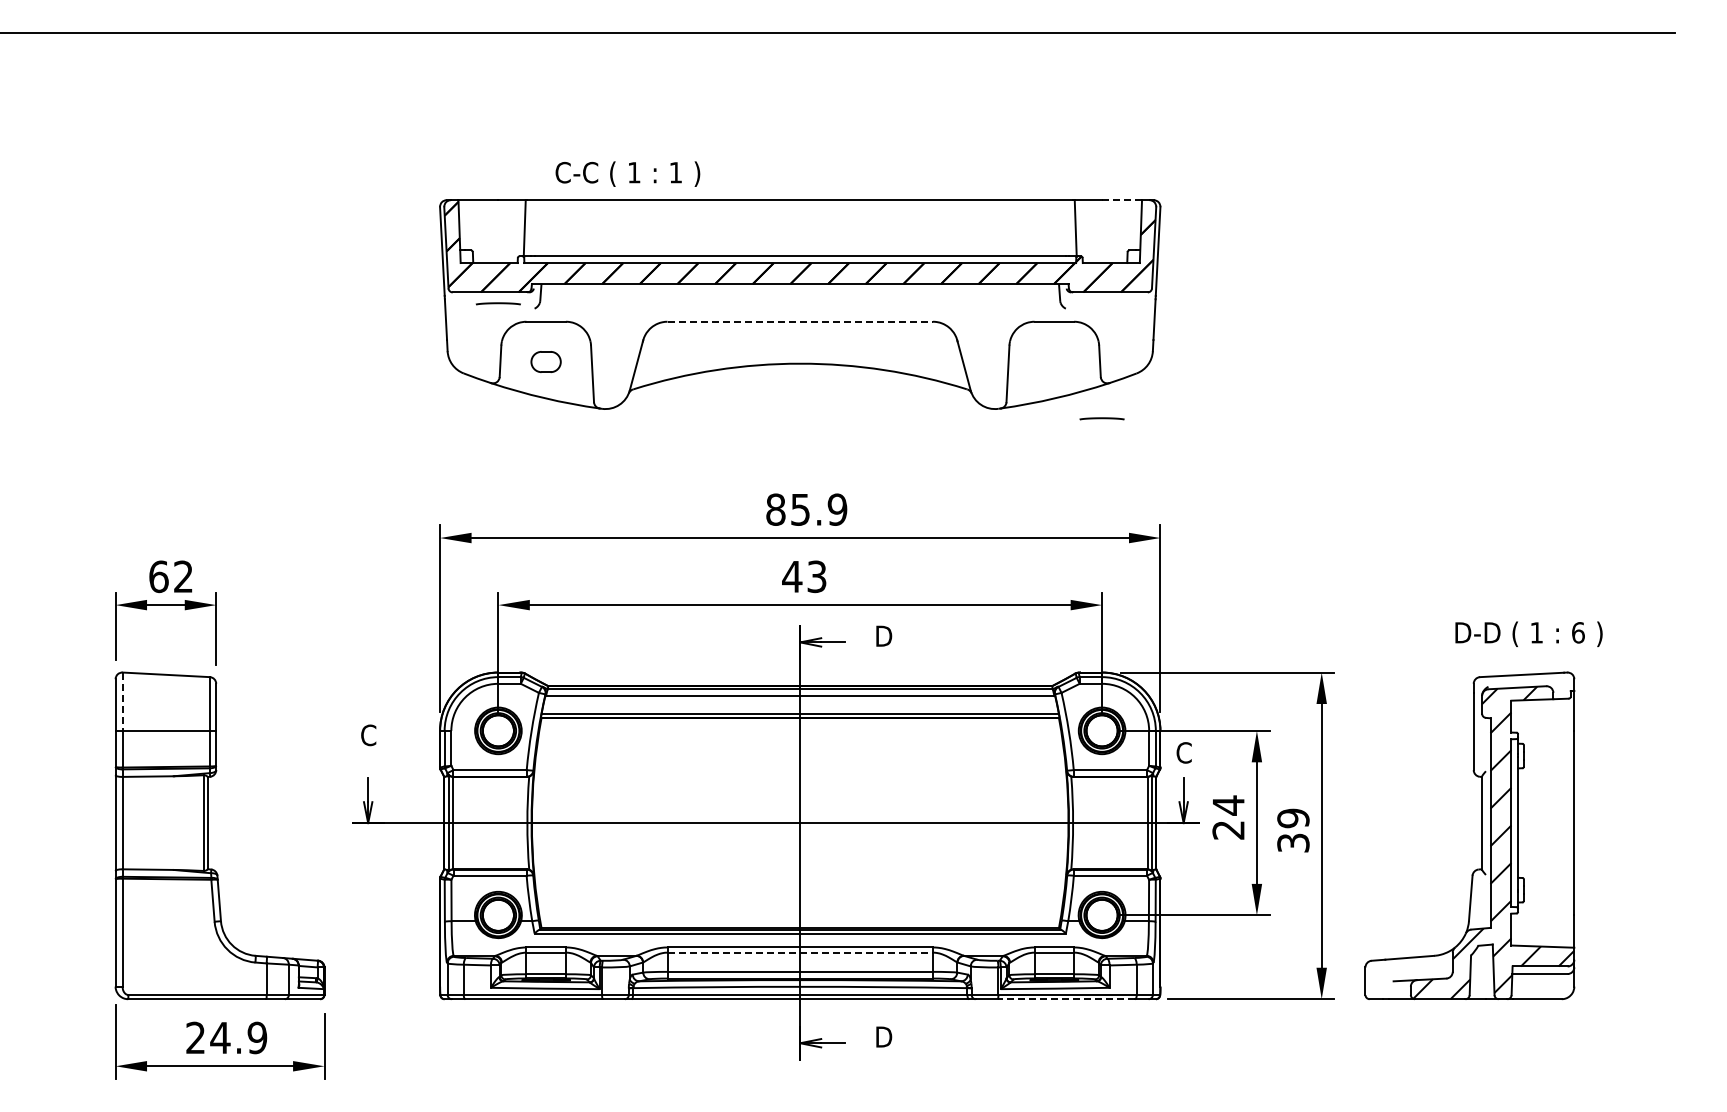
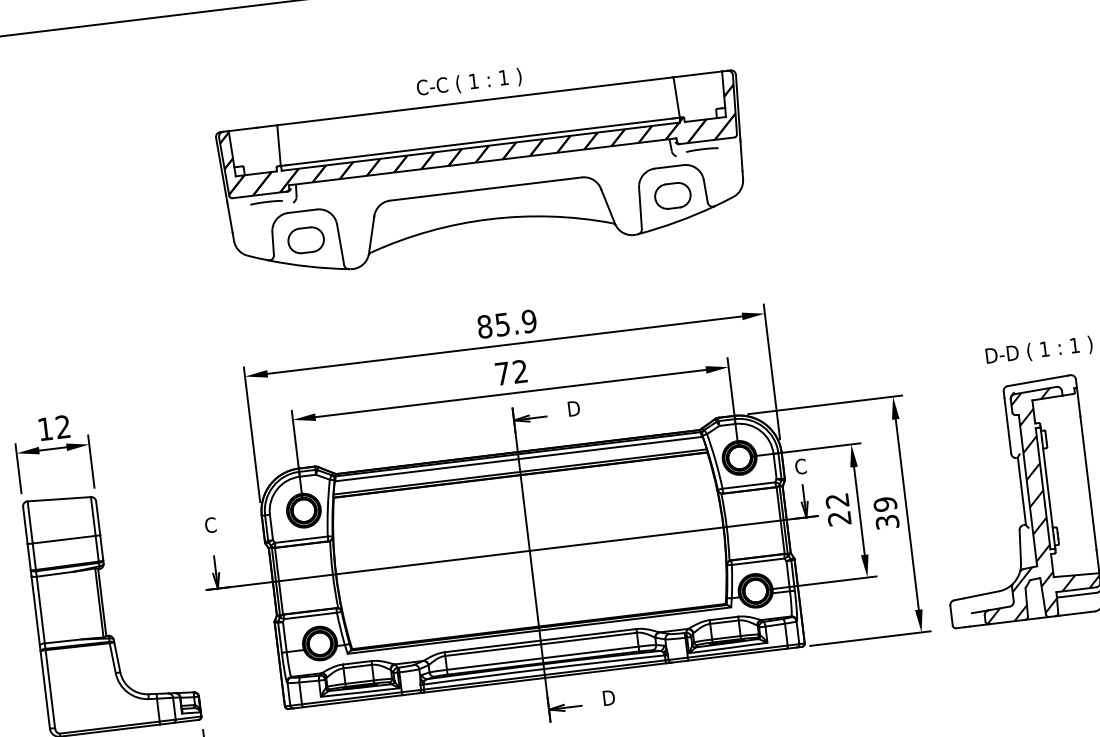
text: (627, 173) -> (468, 82), moved
line: (1122, 200) -> (708, 73), dashed -> solid
line: (800, 321) -> (486, 188), dashed -> solid
part: (545, 361) -> (305, 239), size x1.67
part: (1054, 361) -> (672, 195), added
line: (1101, 418) -> (701, 149), moved
text: (158, 576) -> (45, 428), 62 -> 12
text: (804, 576) -> (511, 372), 43 -> 72
text: (1578, 632) -> (1074, 345), 6 -> 1
line: (122, 702) -> (30, 523), dashed -> solid
text: (1228, 805) -> (837, 500), 24 -> 22
line: (800, 952) -> (541, 644), dashed -> solid
line: (1066, 999) -> (737, 654), dashed -> solid

